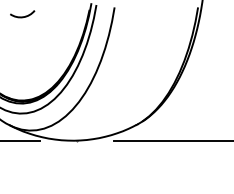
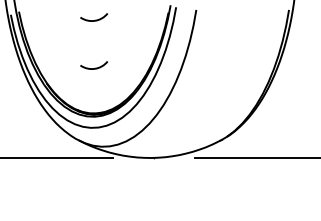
arc: (23, 59) -> (95, 67), added

